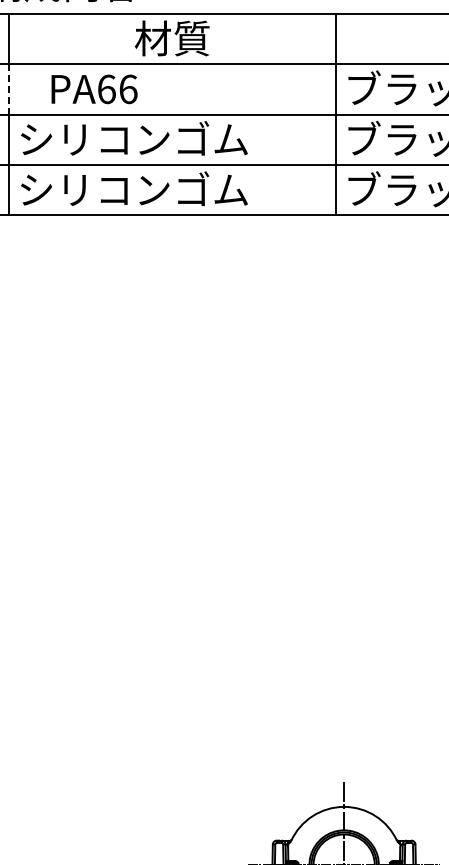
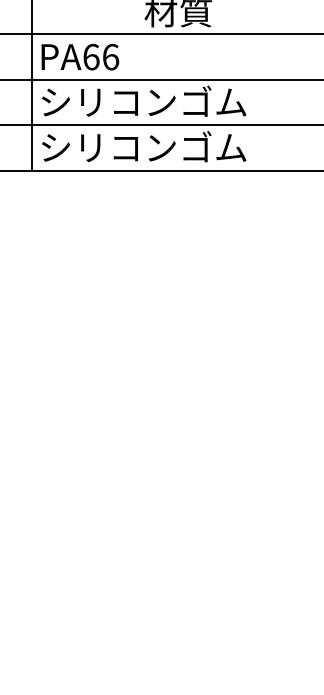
line: (9, 89) -> (31, 57), dashed -> solid
text: (94, 89) -> (80, 57), moved

